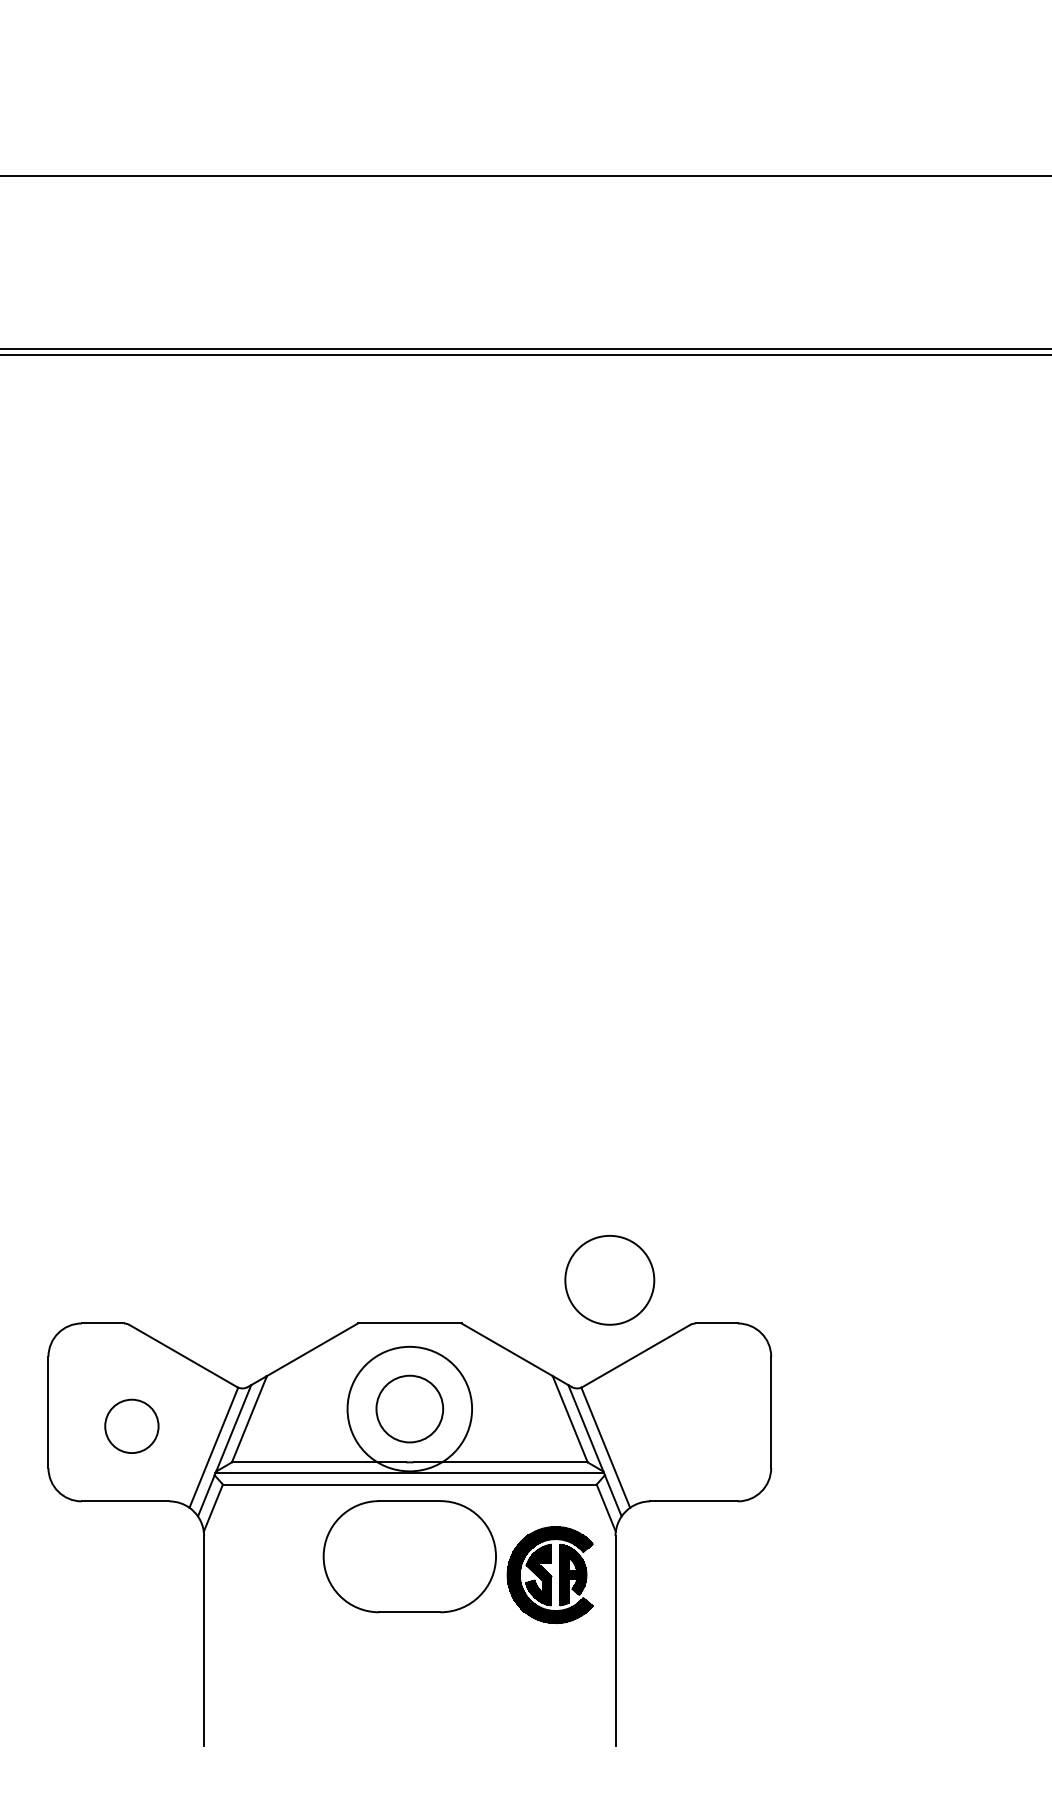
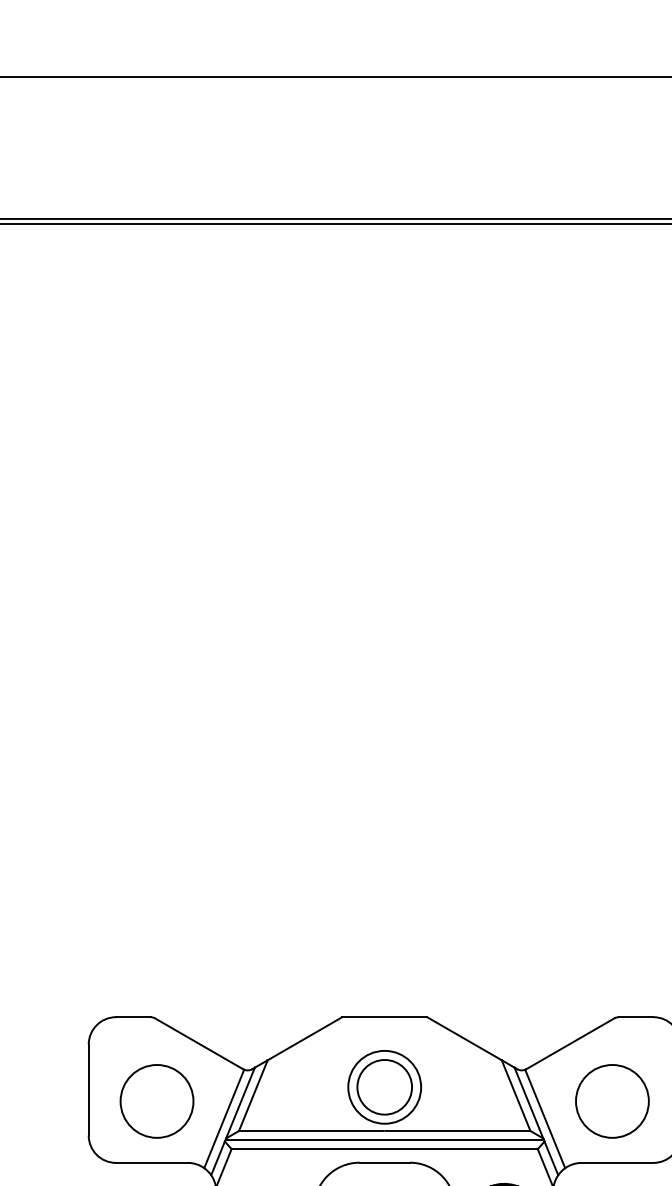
circle: (609, 1280) -> (612, 1101), moved
circle: (409, 1408) -> (384, 1086), size x0.71
circle: (131, 1426) -> (156, 1101), size x1.67

